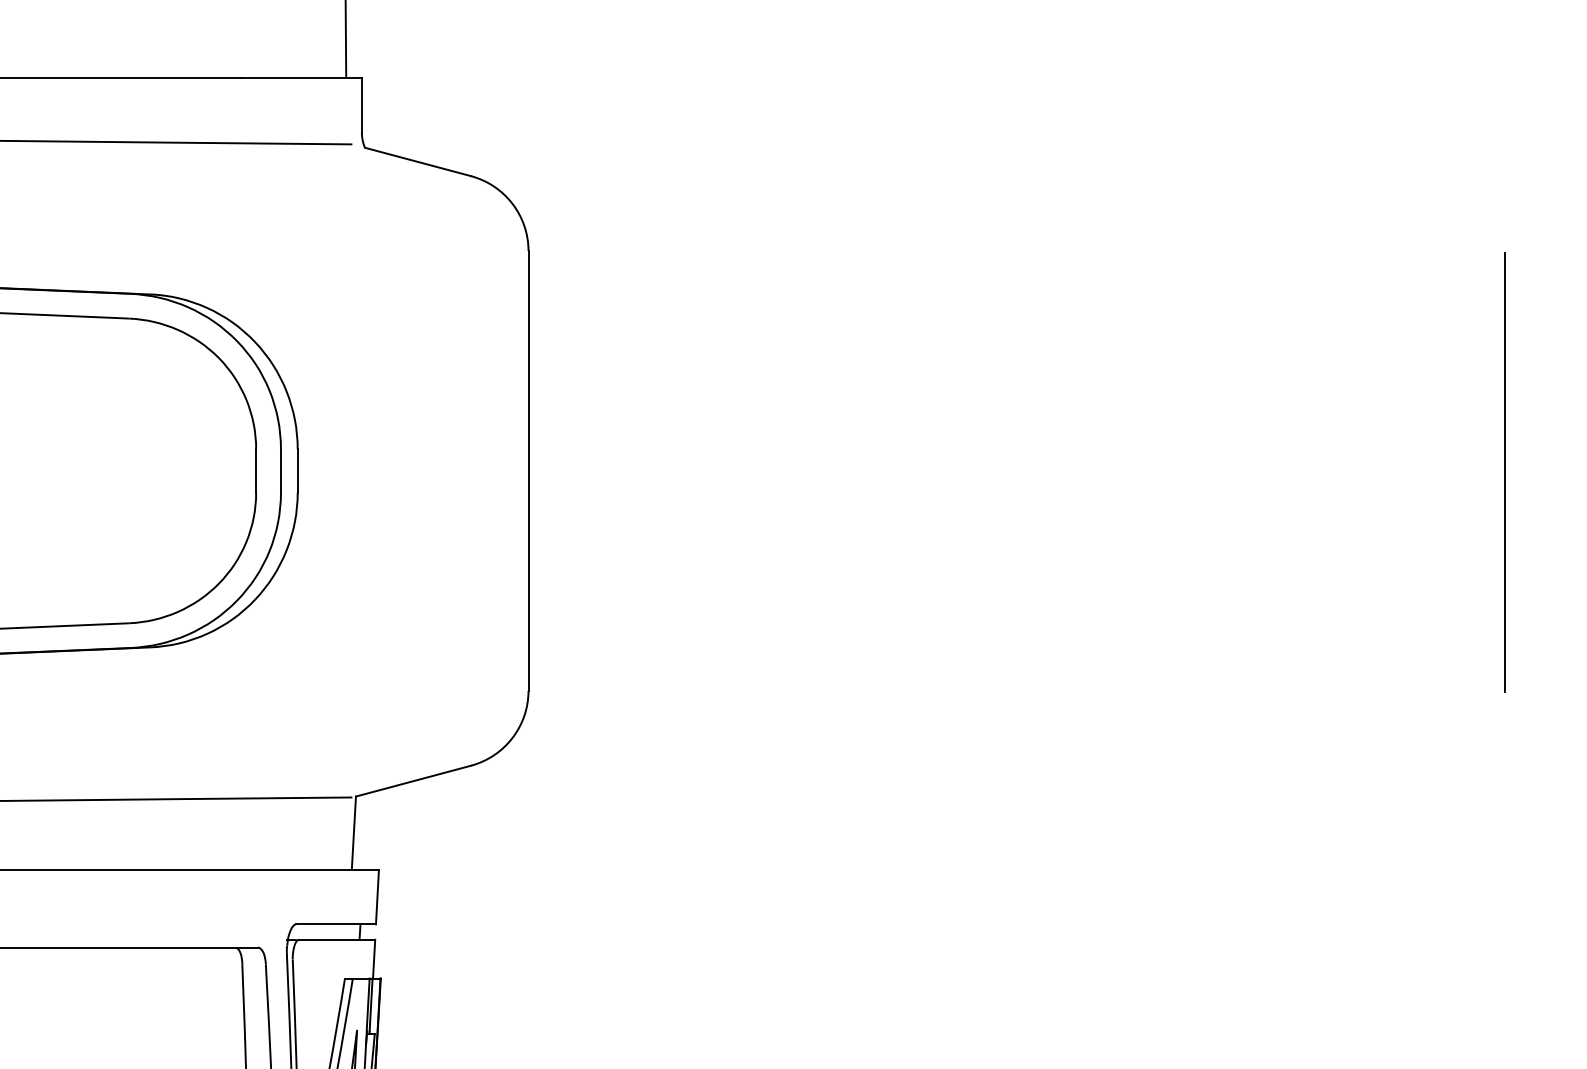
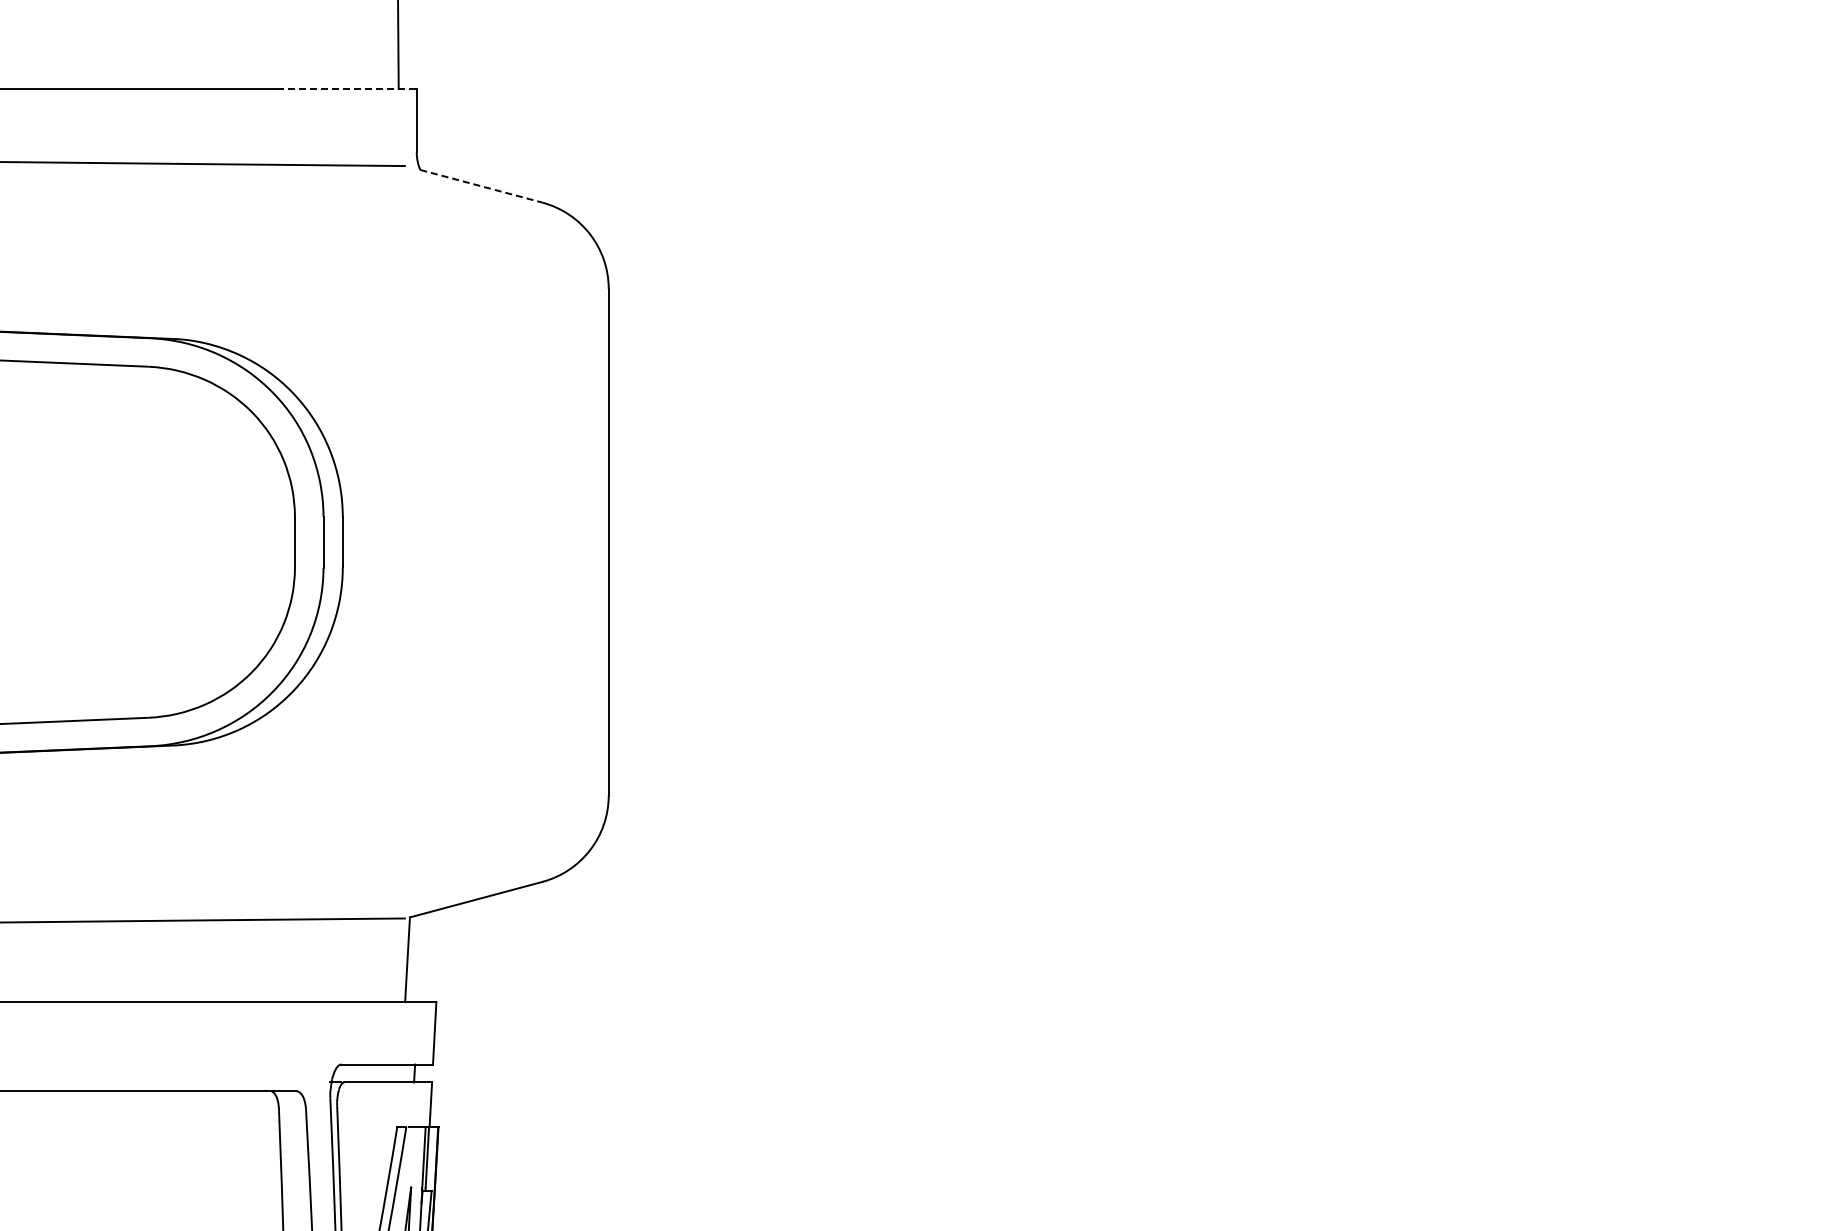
line: (300, 77) -> (346, 89), solid -> dashed
line: (418, 162) -> (481, 186), solid -> dashed
line: (1504, 472) -> (1733, 543), removed

